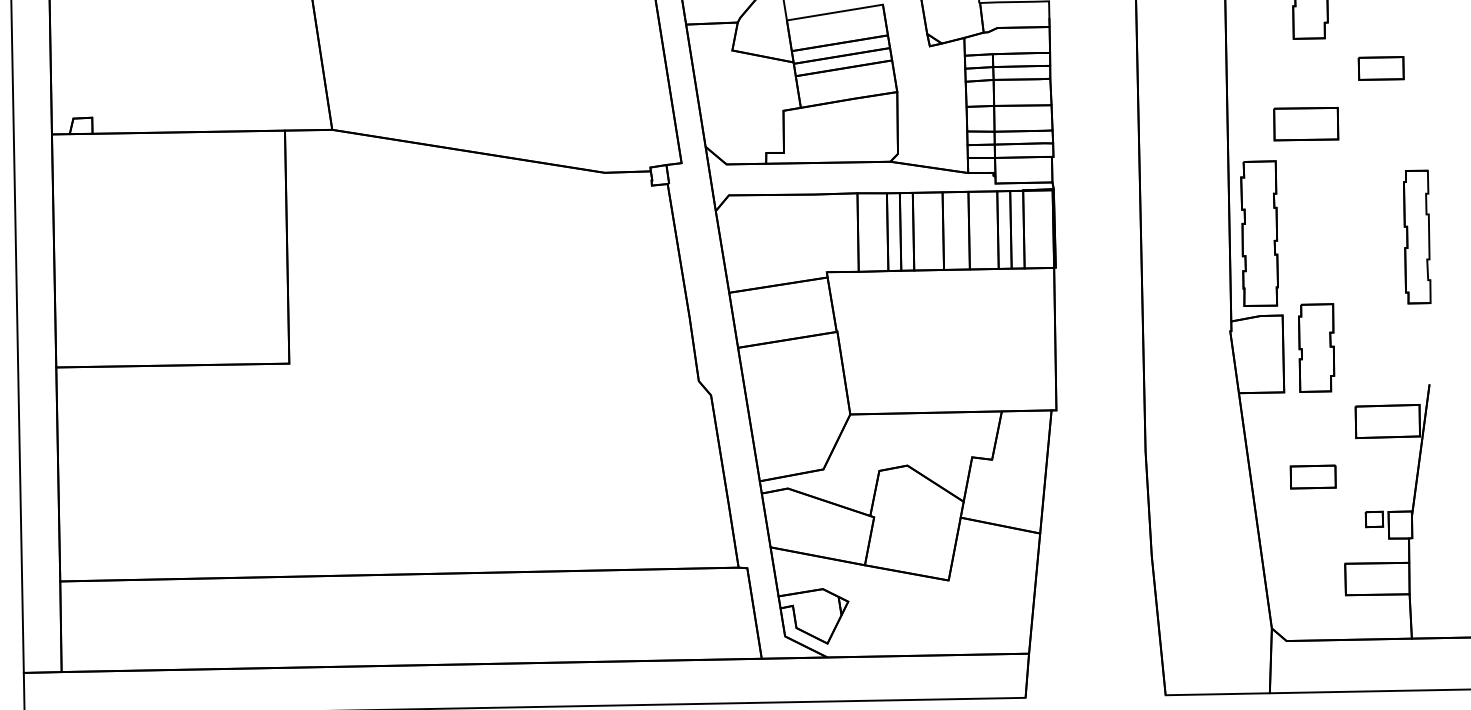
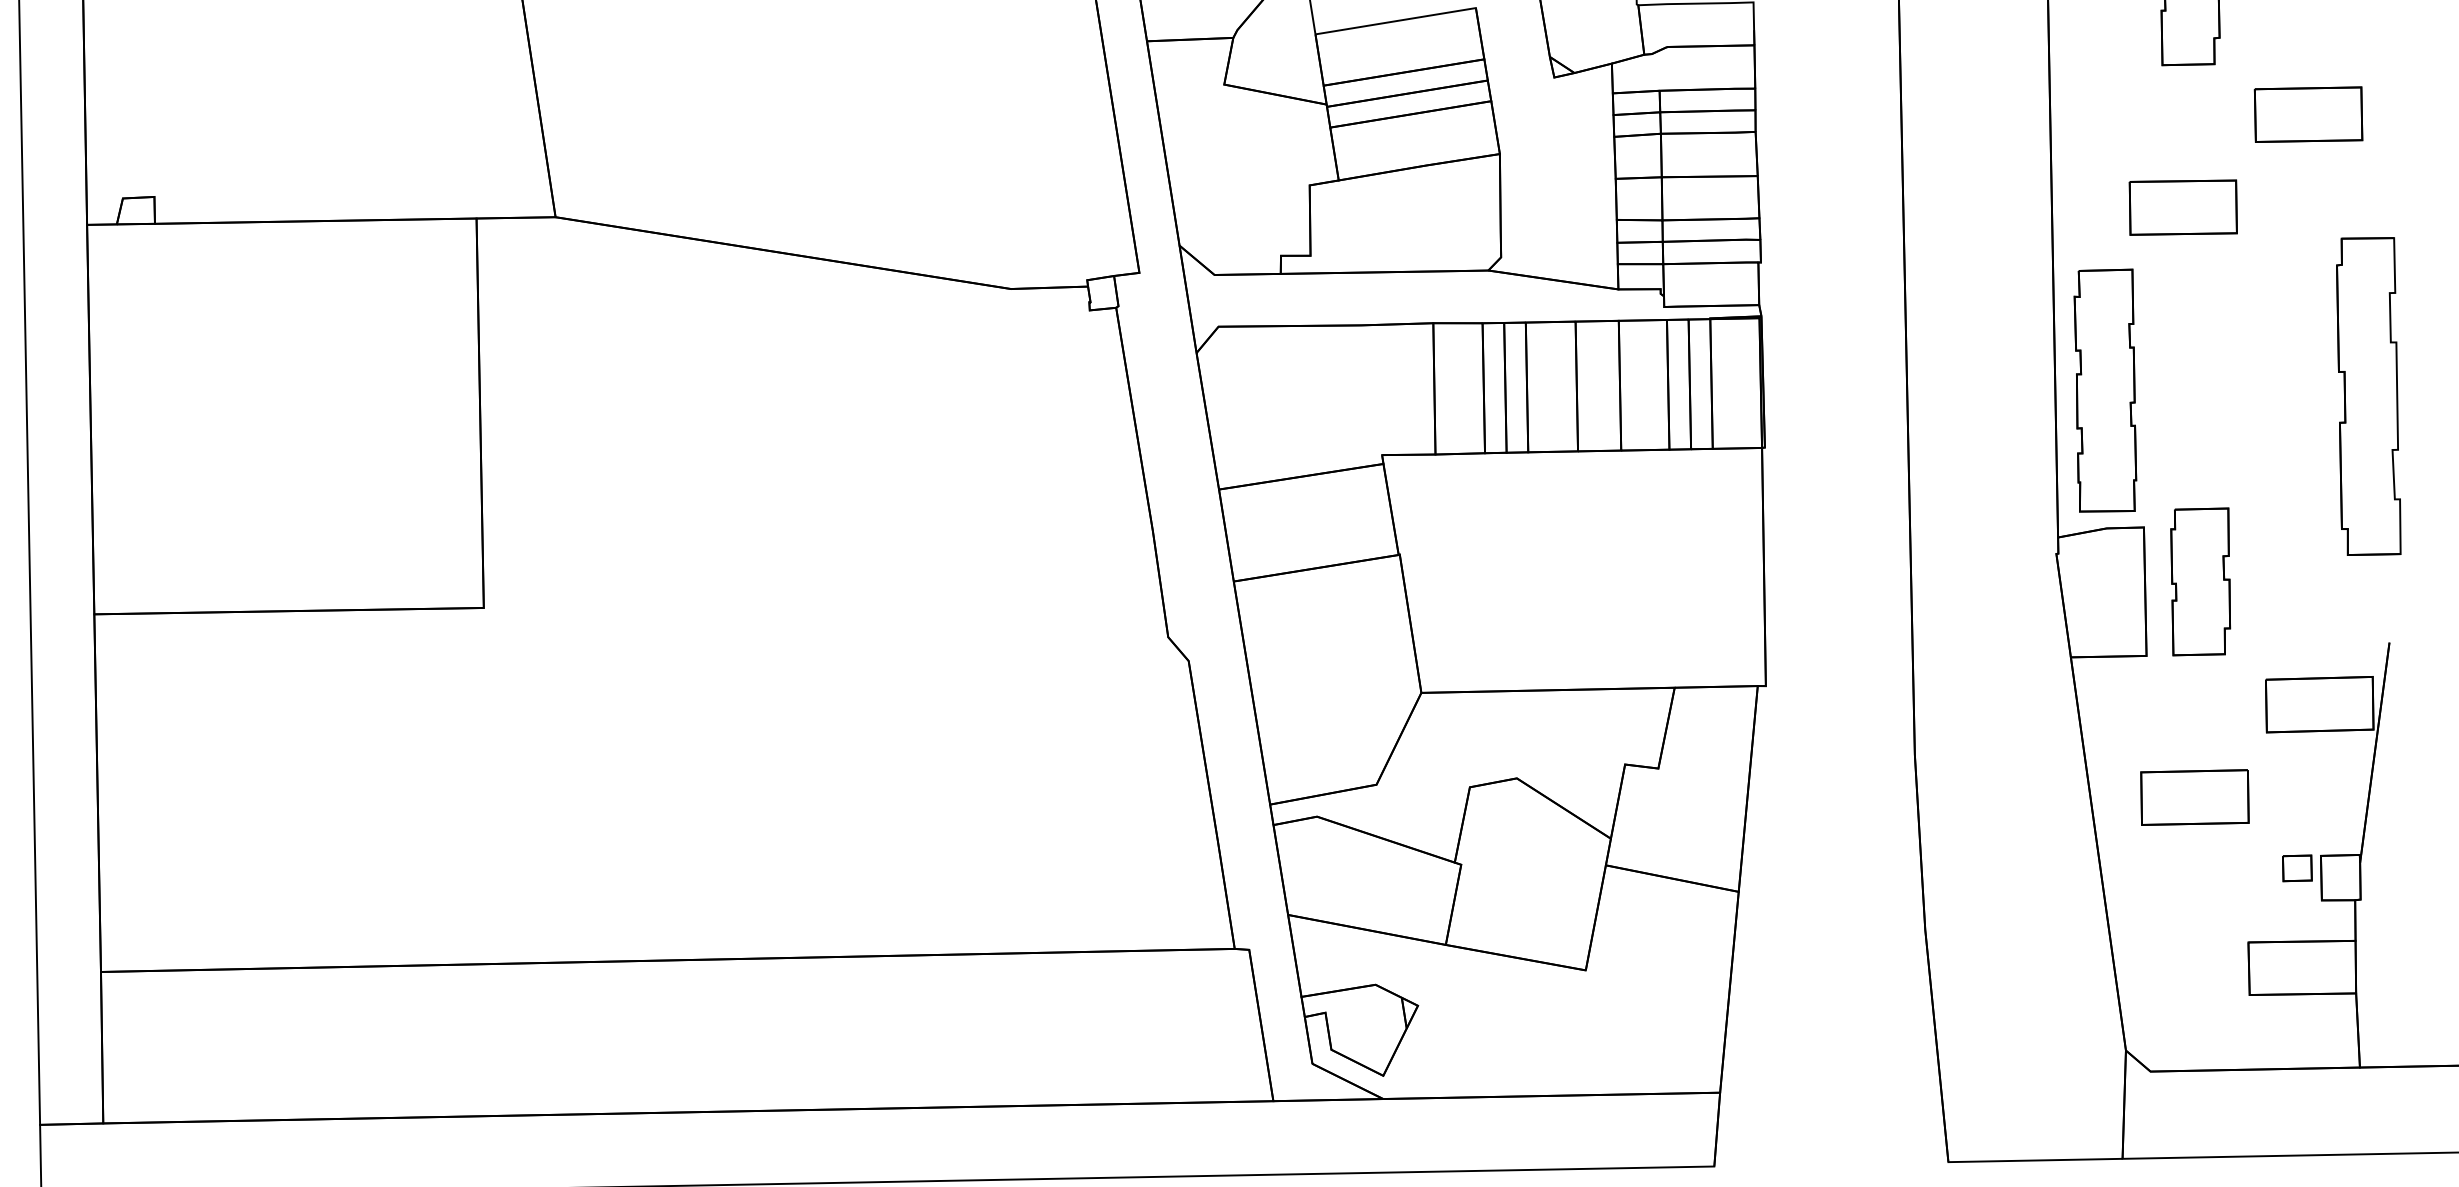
part: (1381, 68) -> (2309, 114), size x1.43
part: (1417, 236) -> (2369, 395), size x1.43
part: (1313, 476) -> (2195, 796), size x1.43

